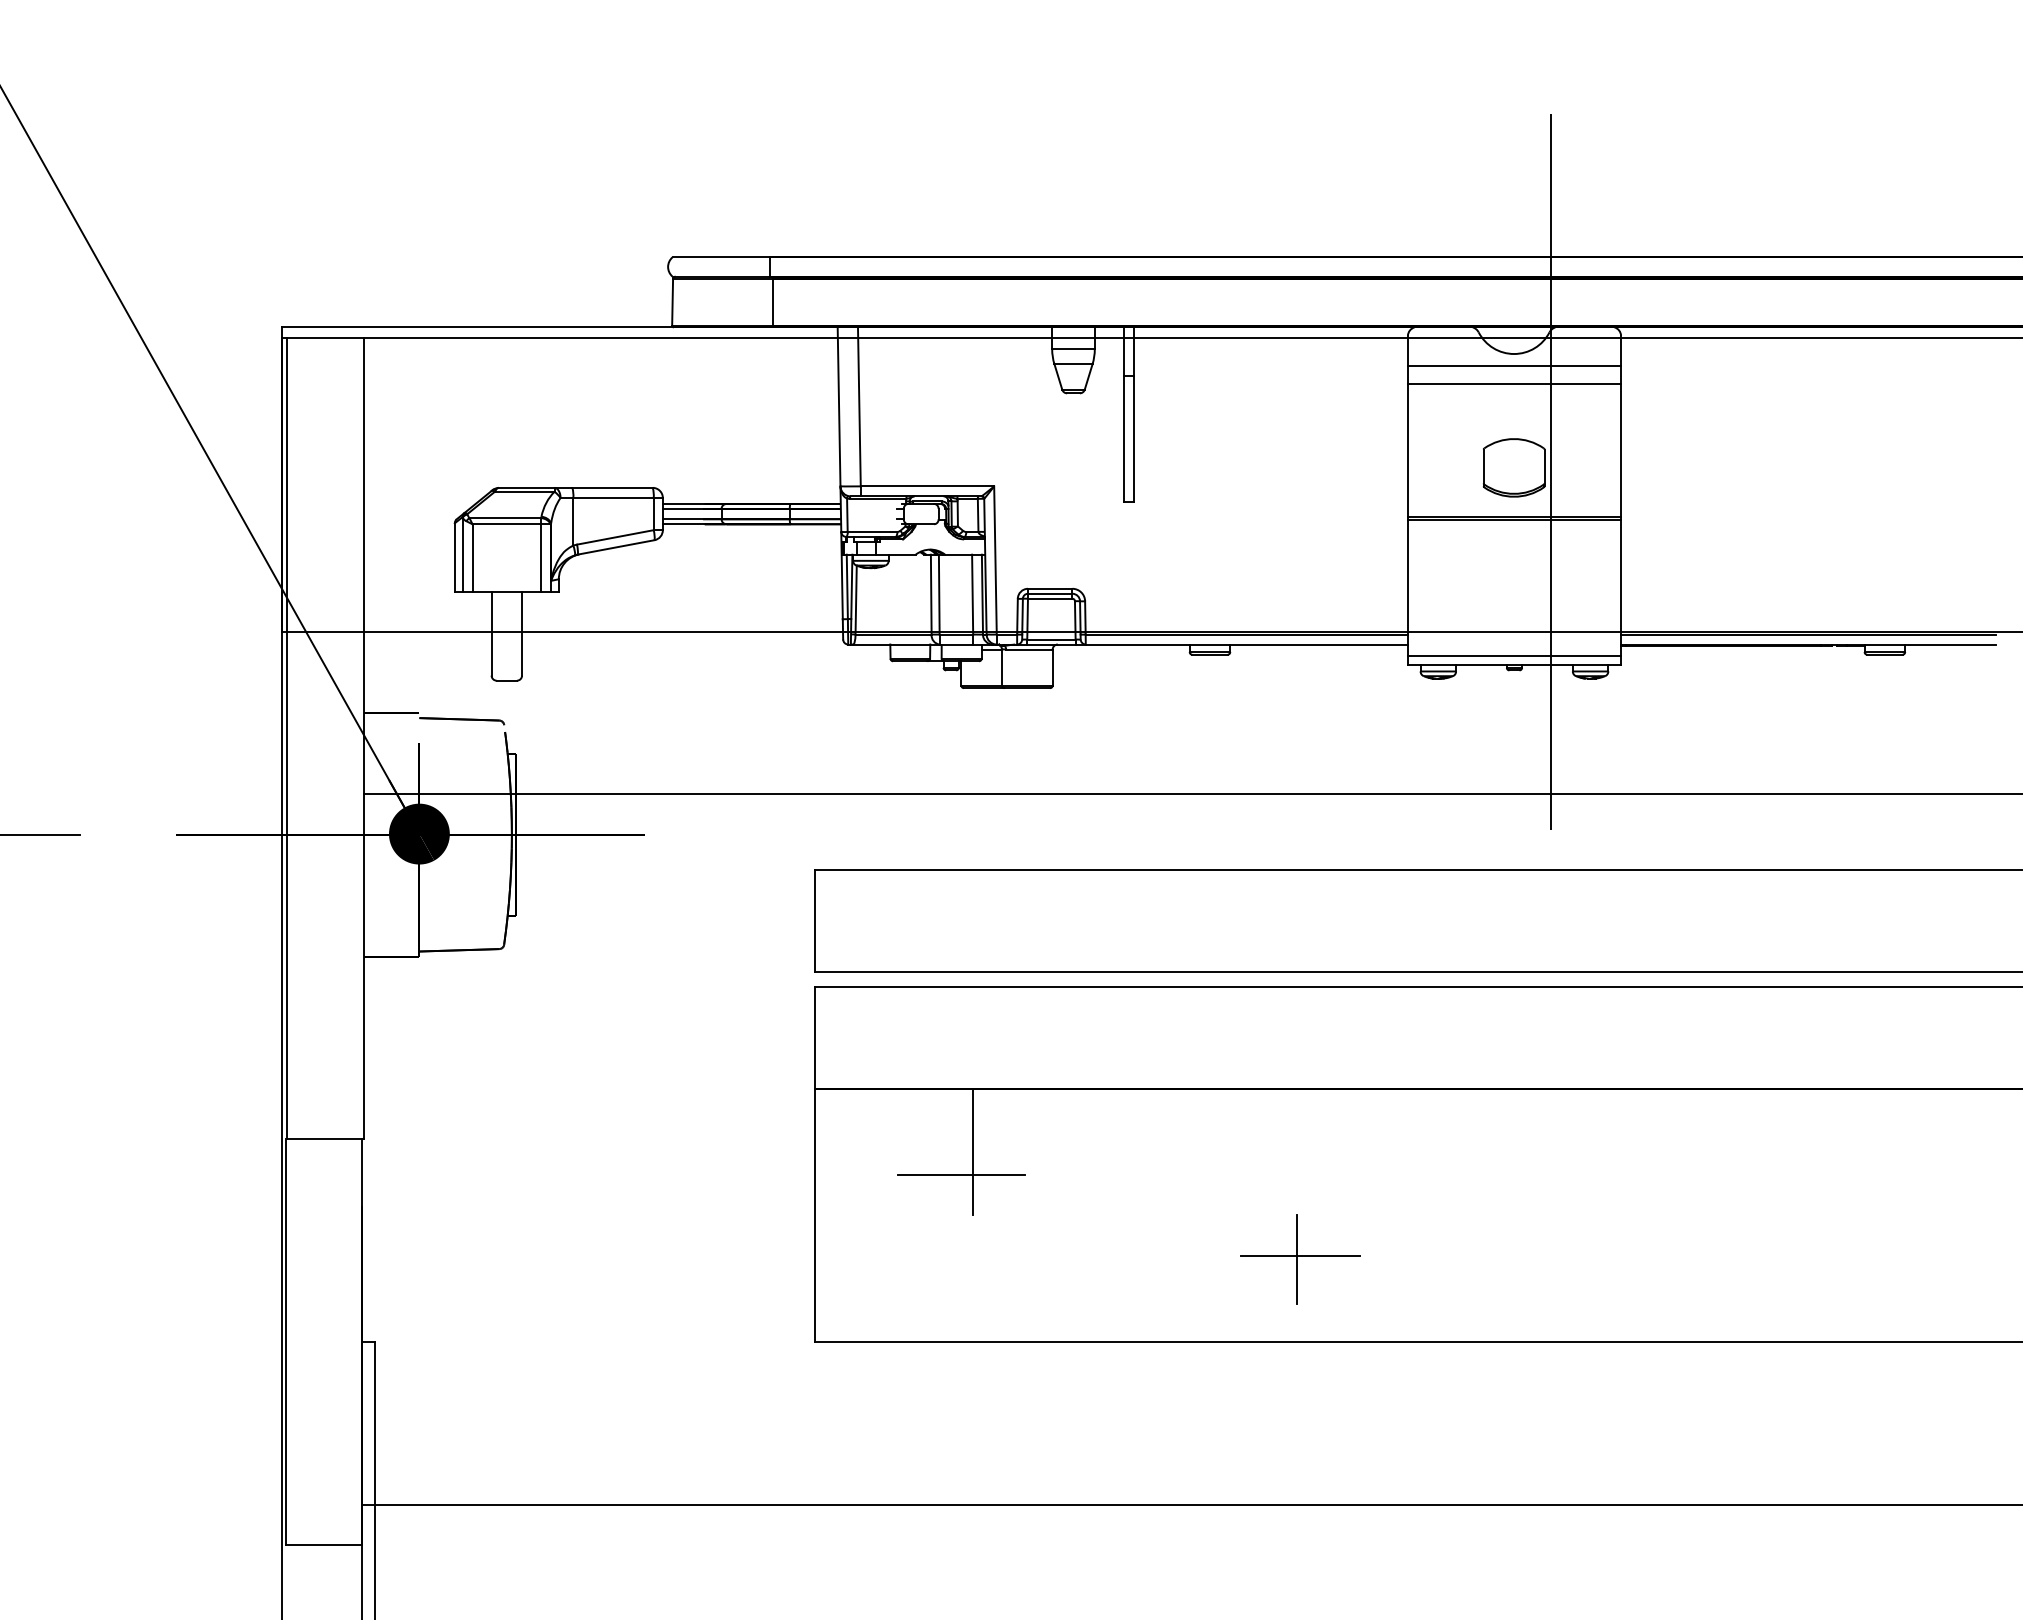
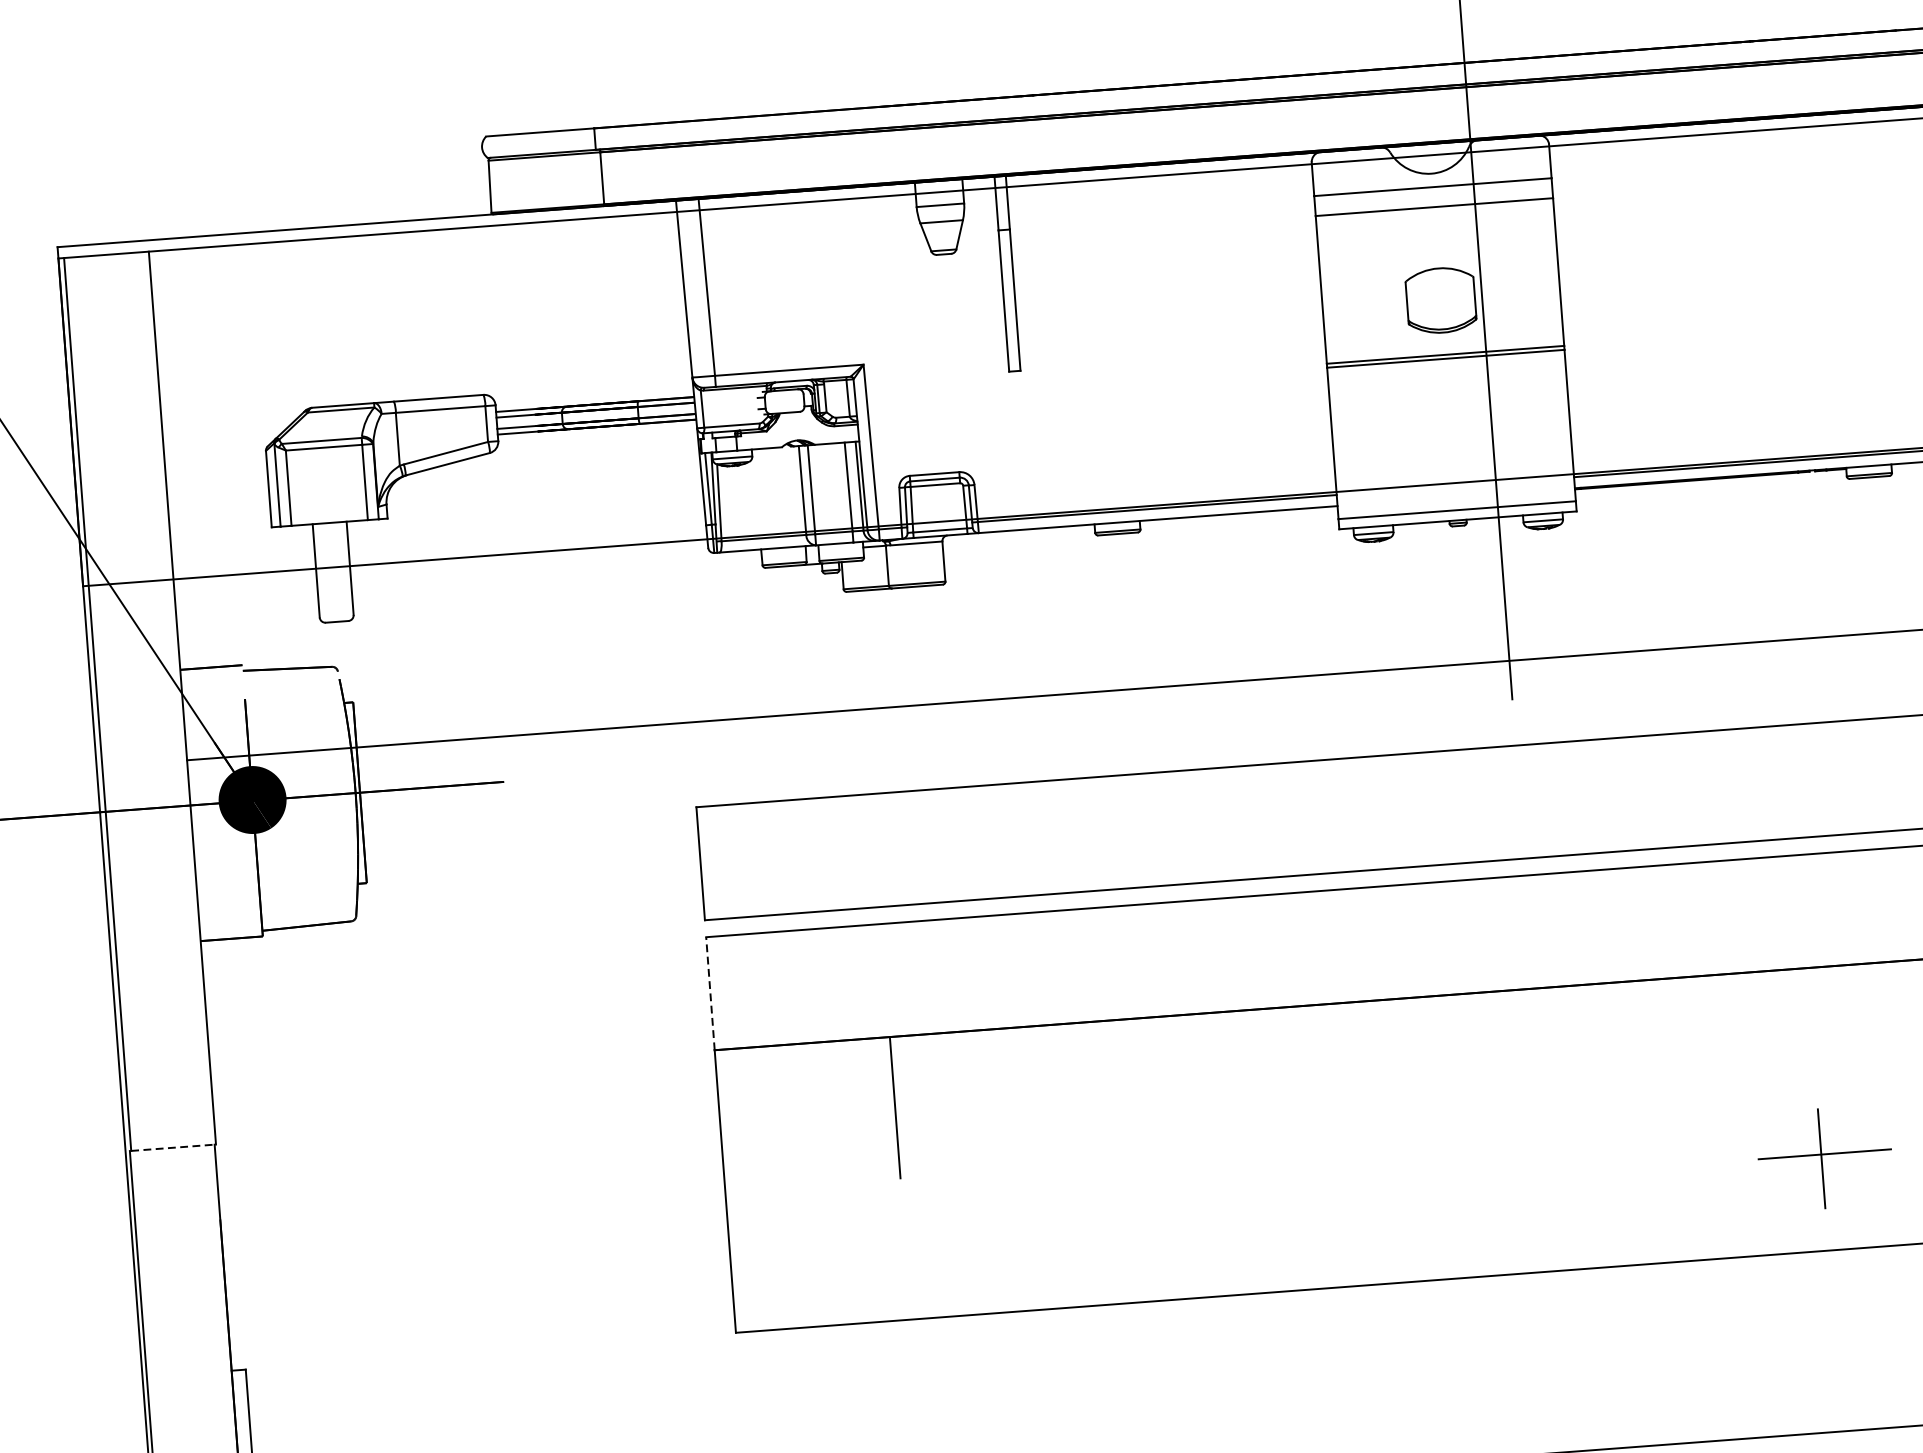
line: (815, 1037) -> (710, 993), solid -> dashed
line: (326, 1139) -> (174, 1147), solid -> dashed
line: (961, 1174) -> (884, 1133), removed
part: (1300, 1259) -> (1825, 1158), moved

